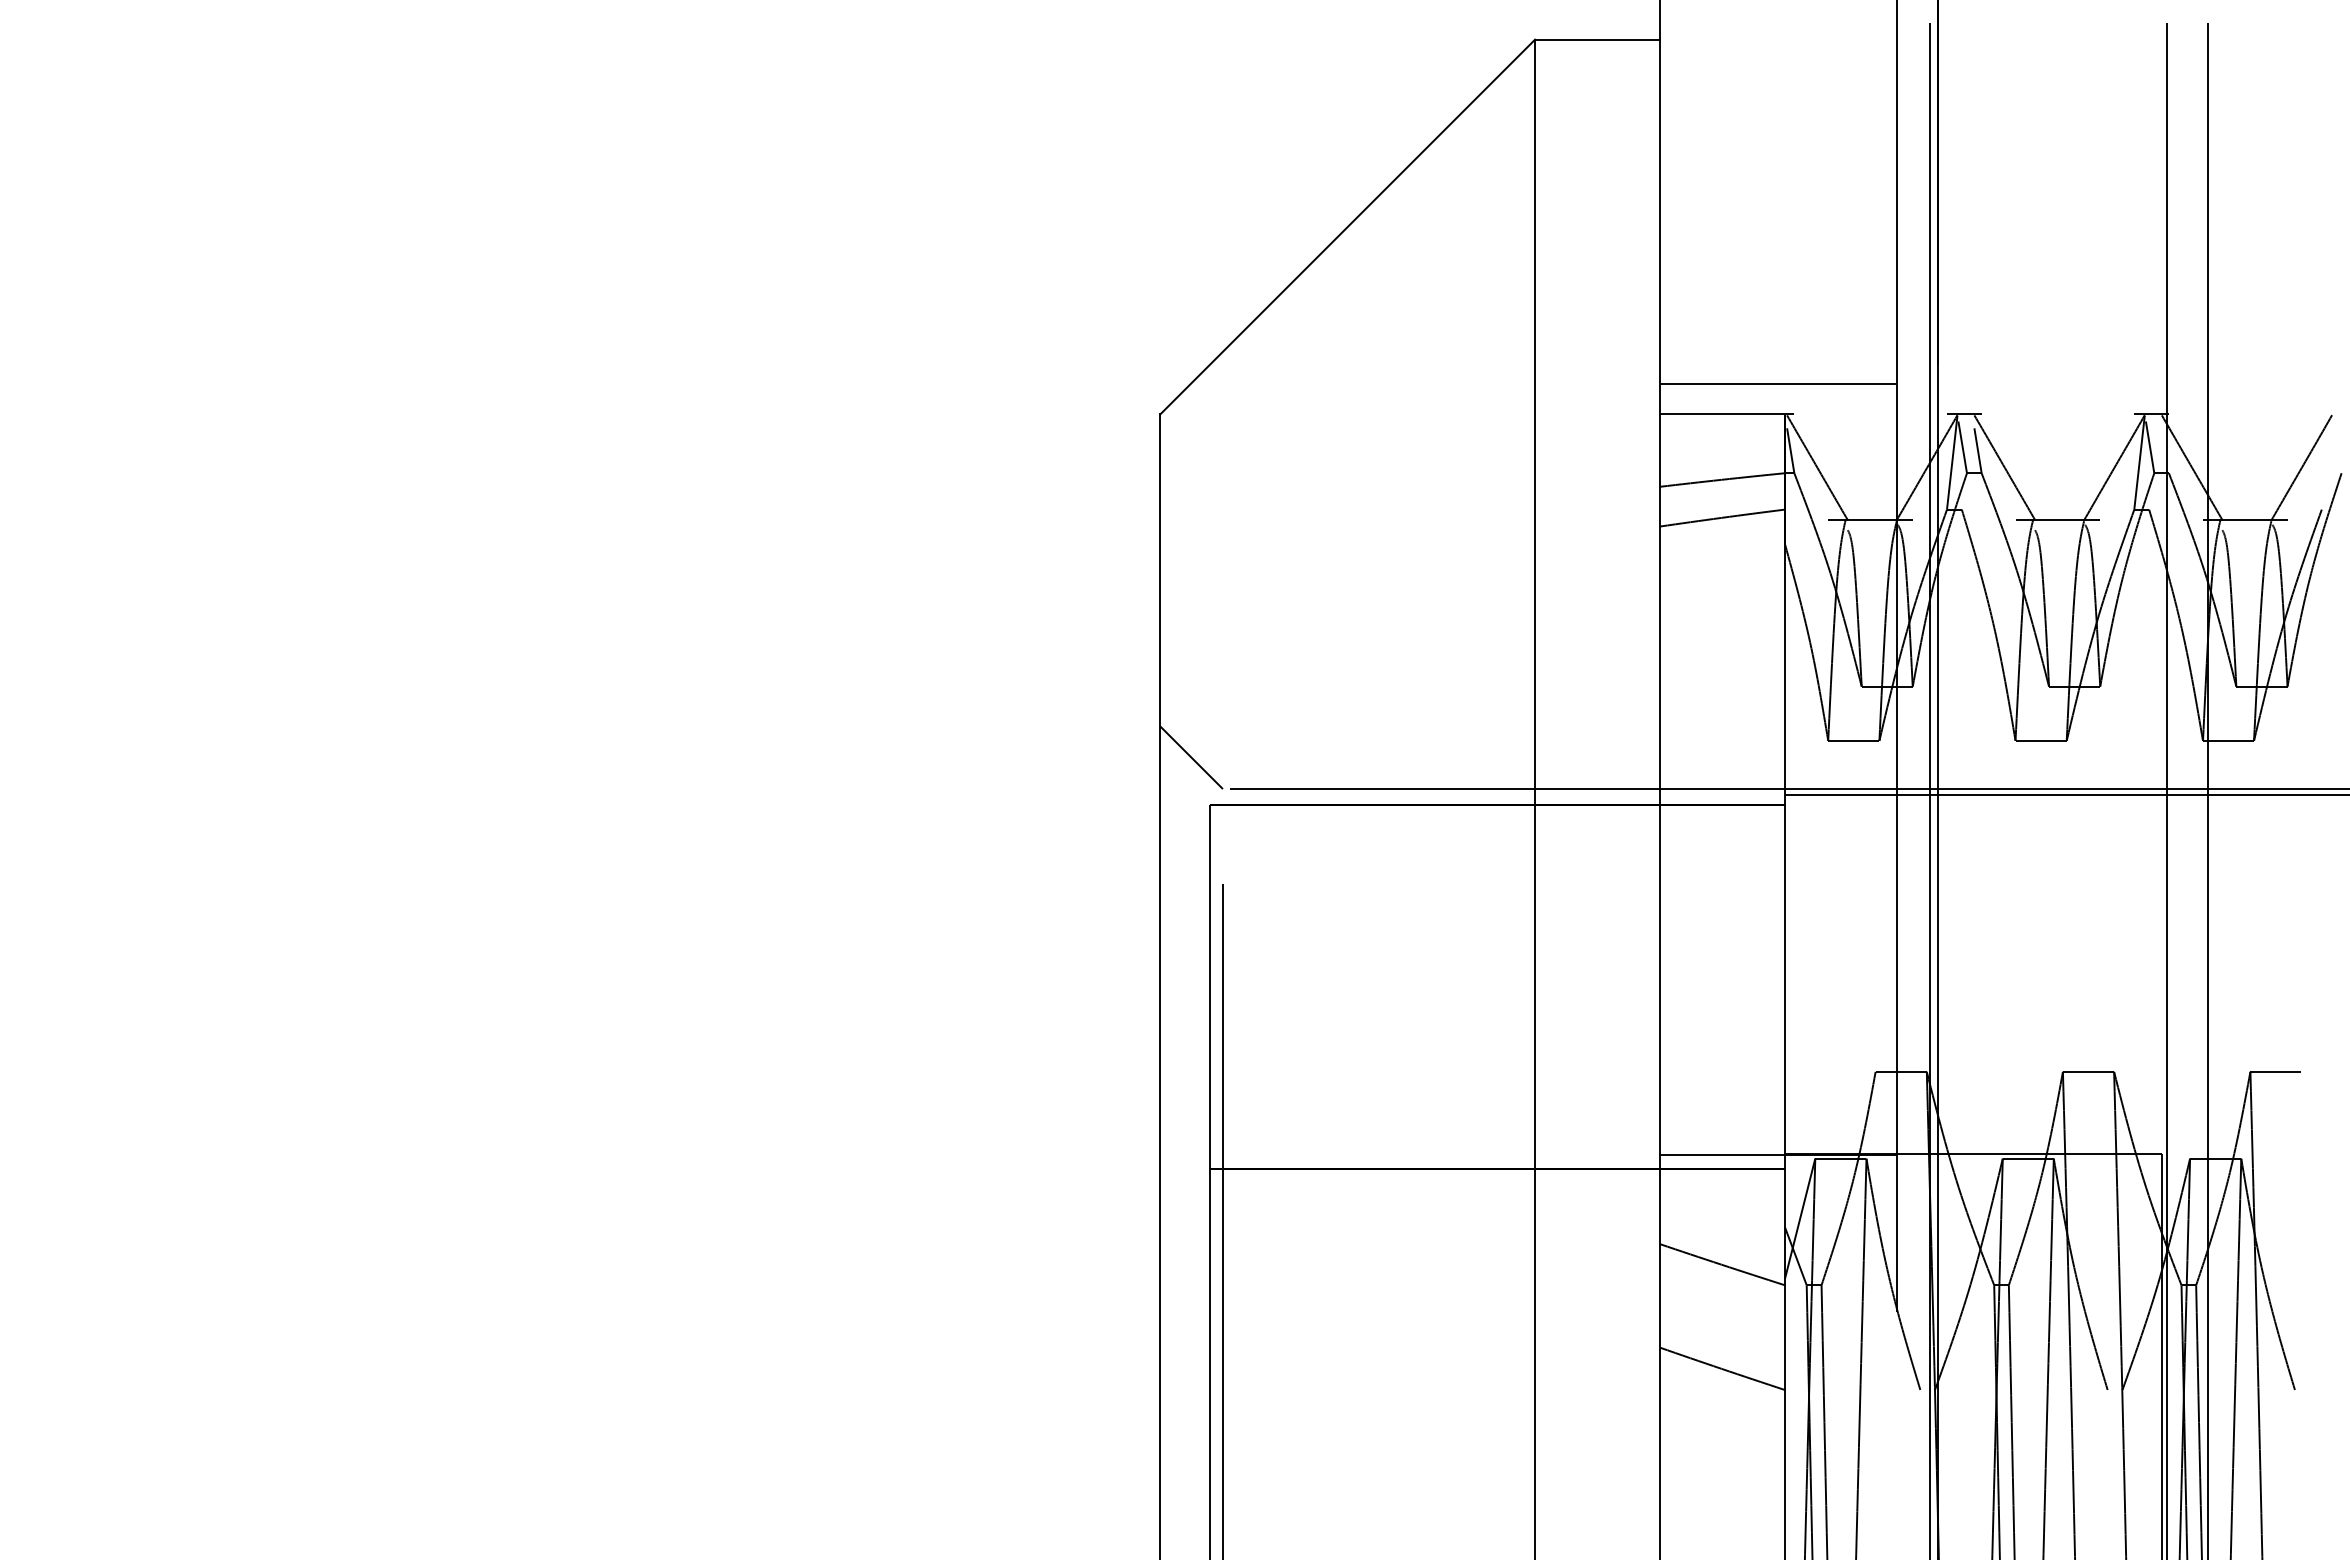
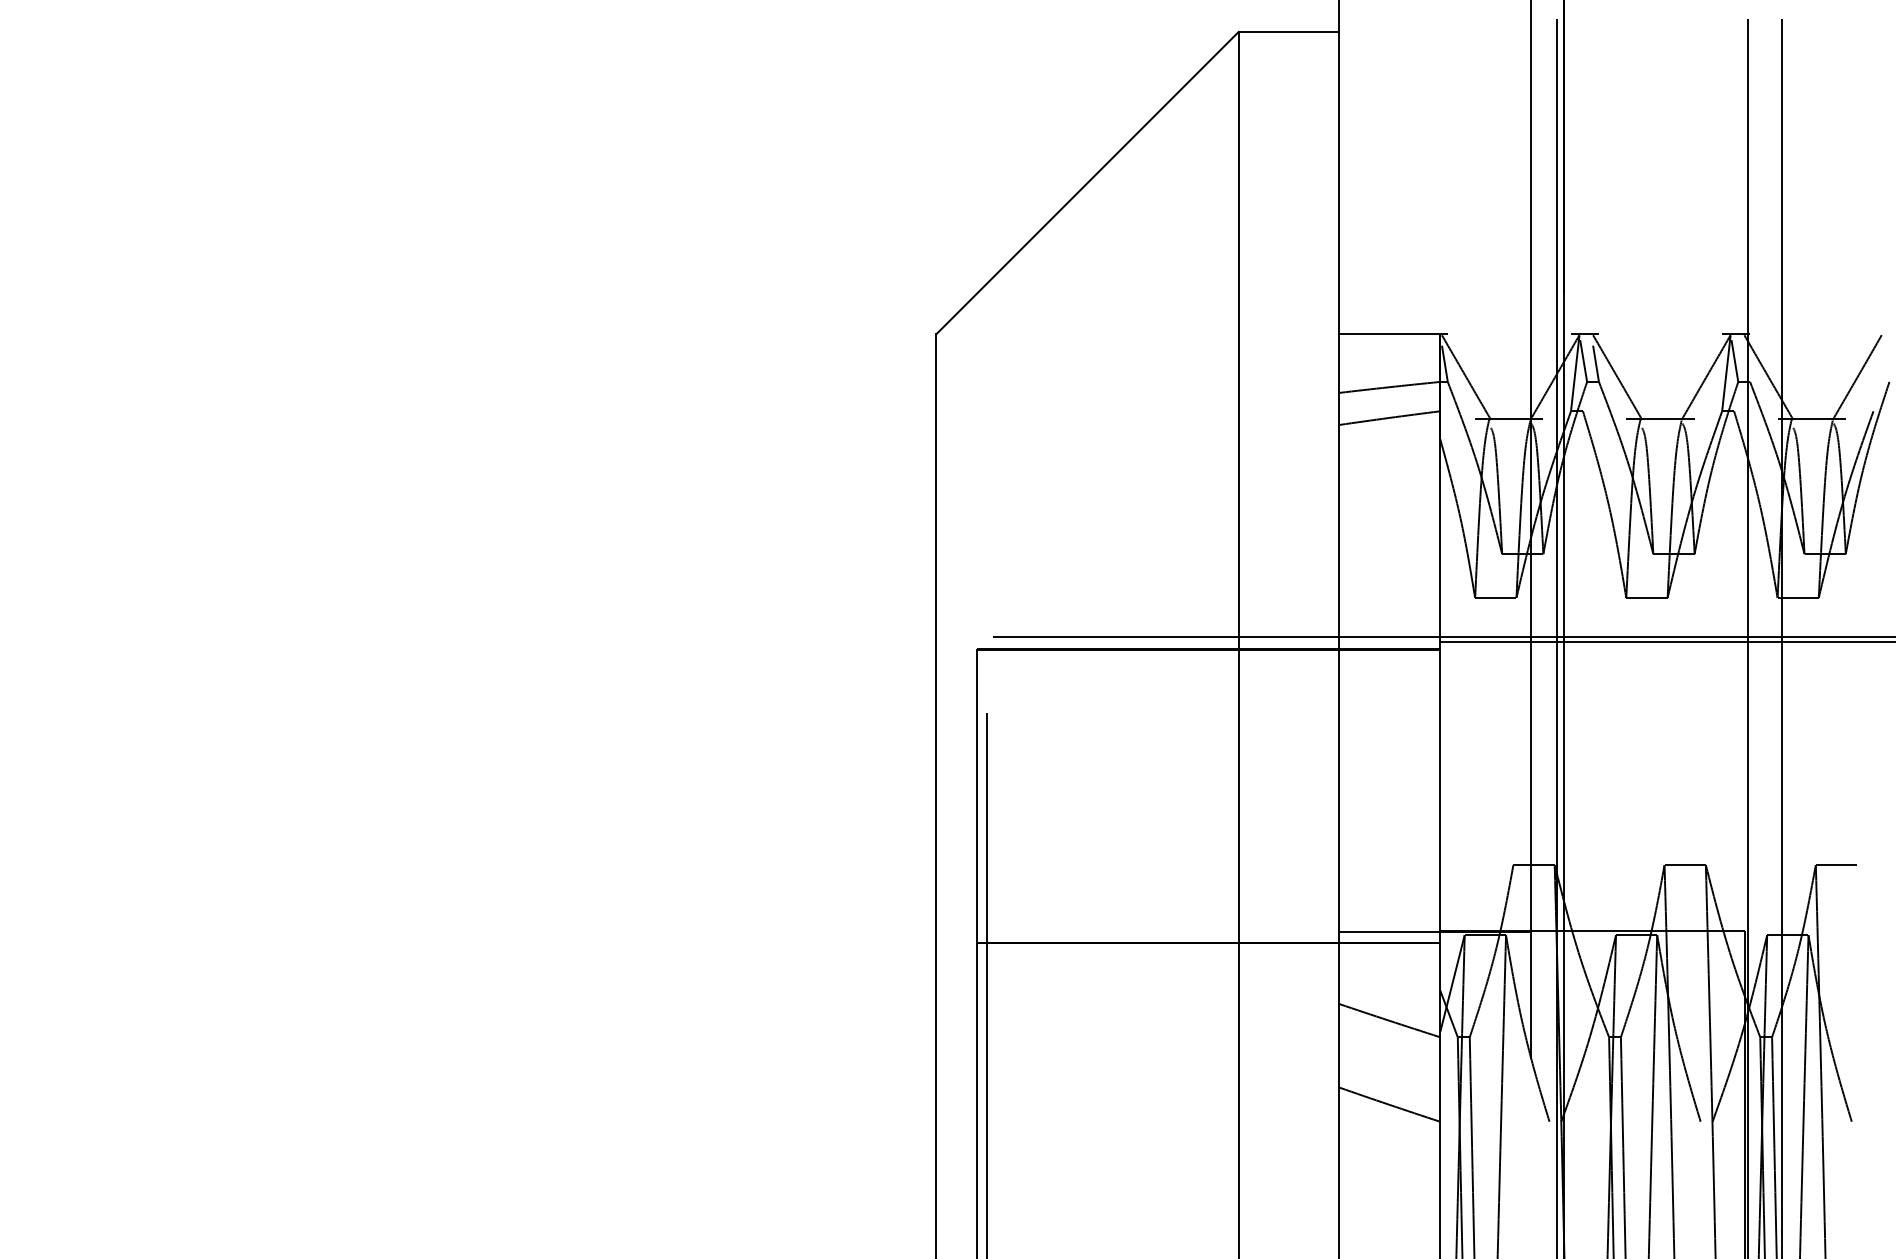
line: (1777, 384) -> (1434, 310), removed
line: (1191, 757) -> (961, 611), removed

